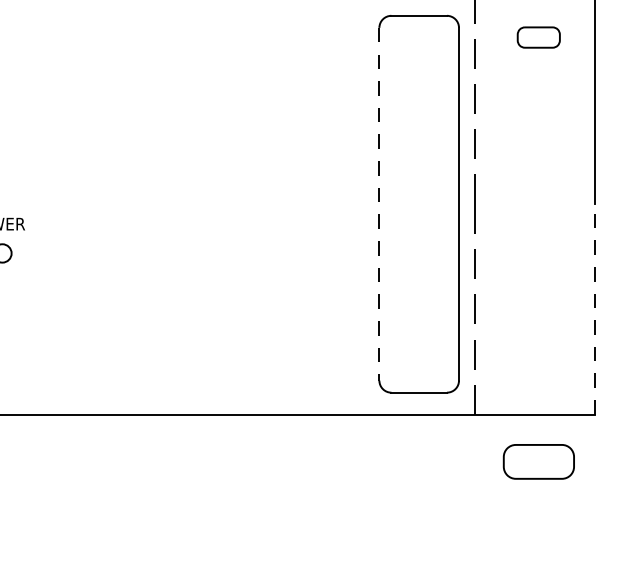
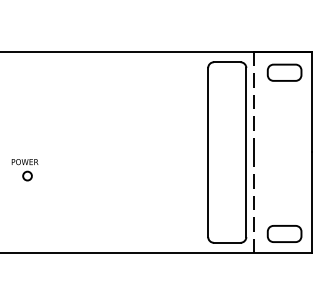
part: (538, 37) -> (284, 72), size x1.67
line: (380, 204) -> (208, 152), dashed -> solid
line: (594, 308) -> (311, 202), dashed -> solid
part: (538, 460) -> (284, 233), moved

